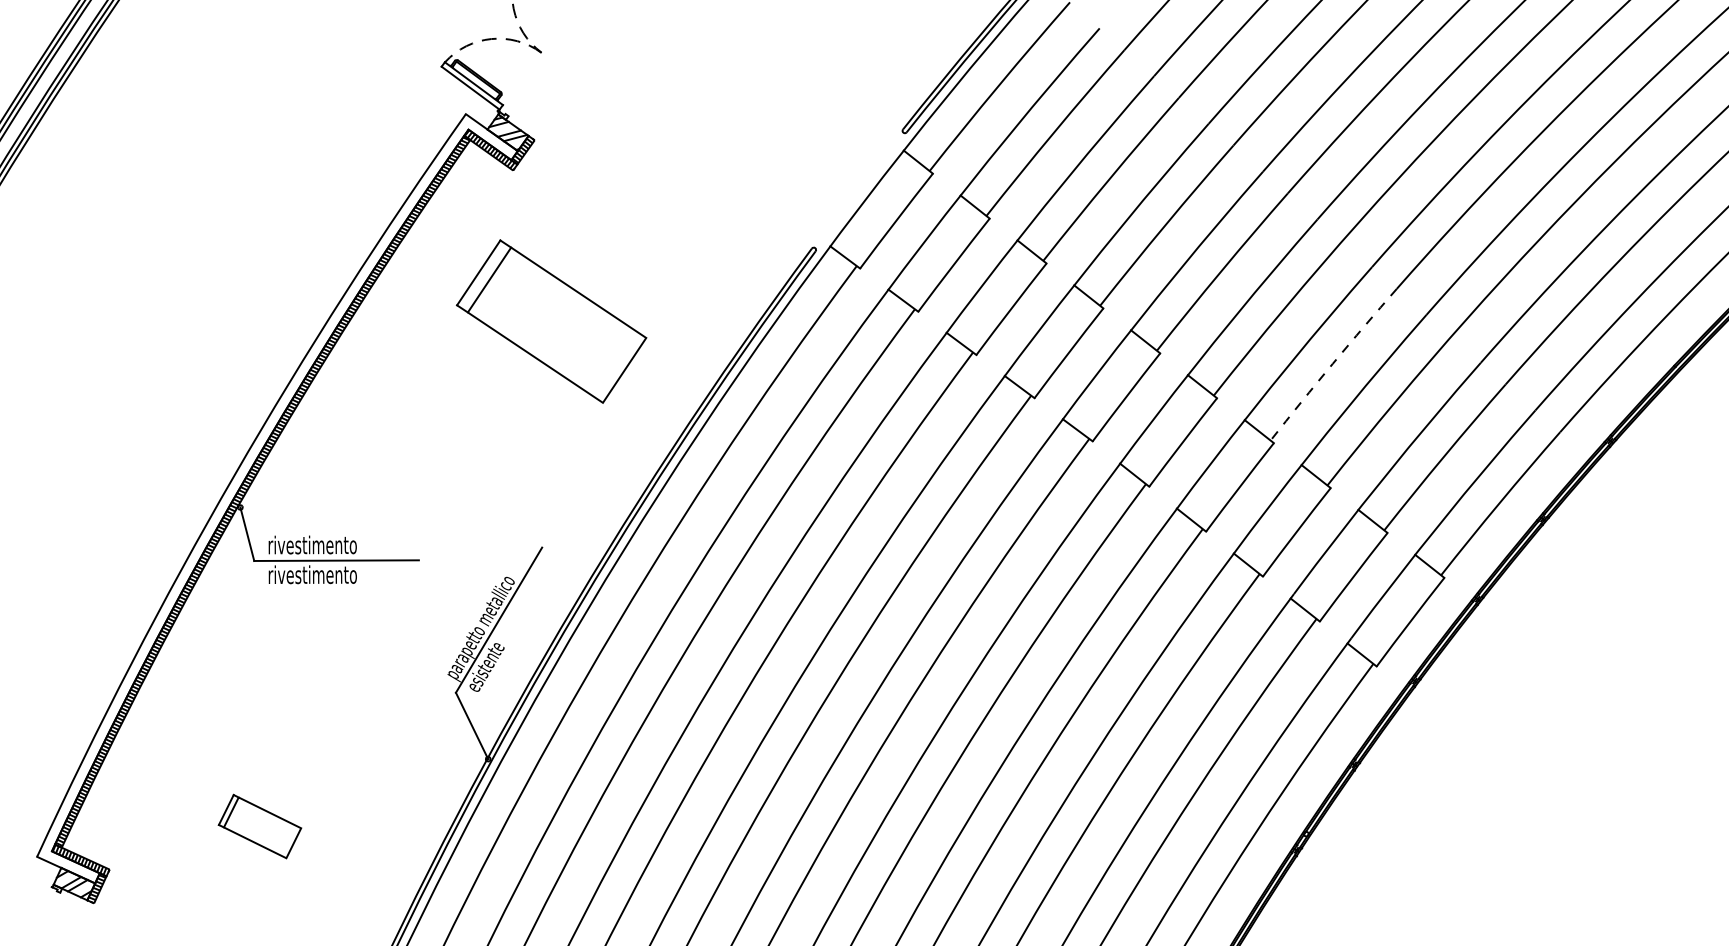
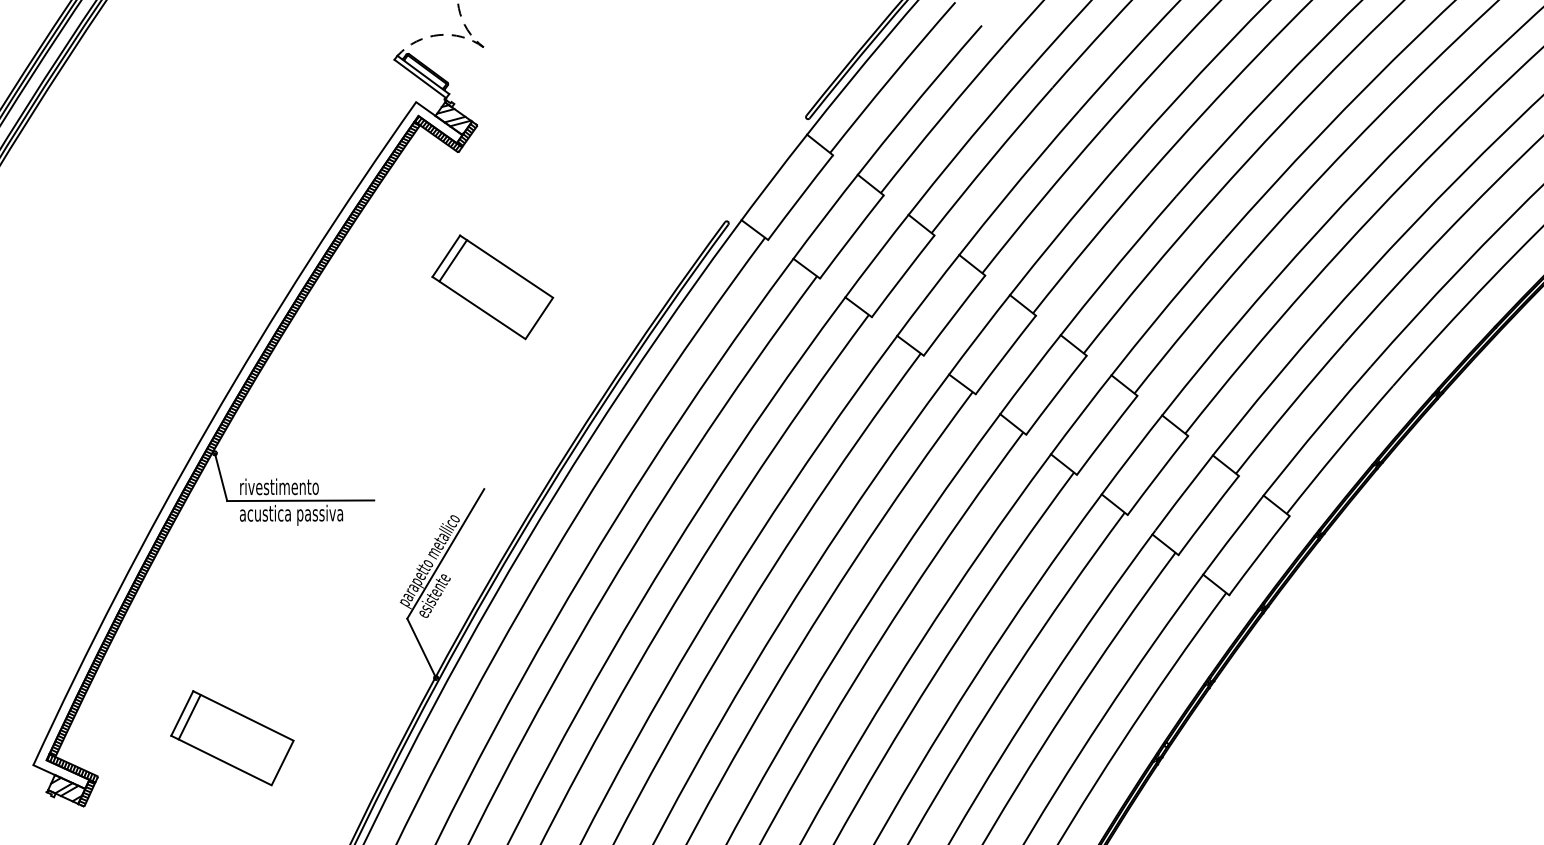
part: (551, 321) -> (492, 287), size x0.71
arc: (1332, 363) -> (1189, 324), dashed -> solid
text: (325, 576) -> (290, 514), rivestimento -> acustica passiva
part: (259, 826) -> (231, 738), size x1.67

